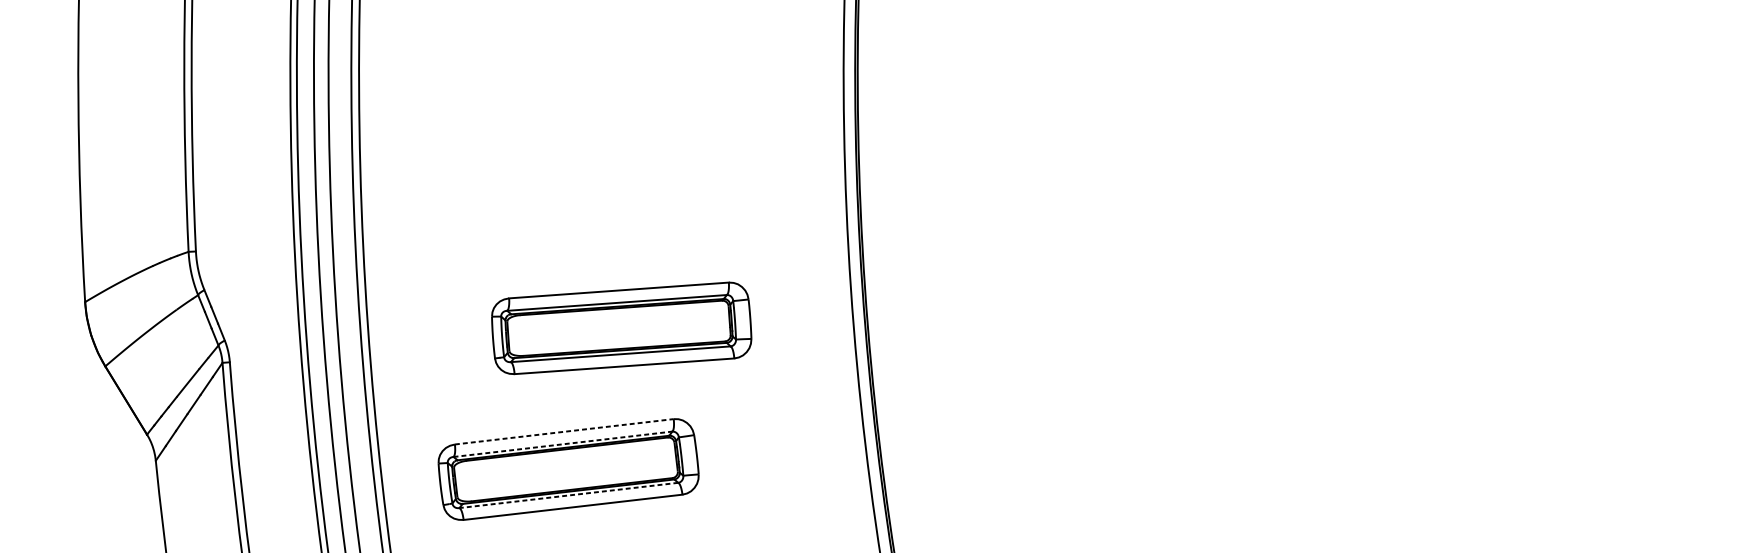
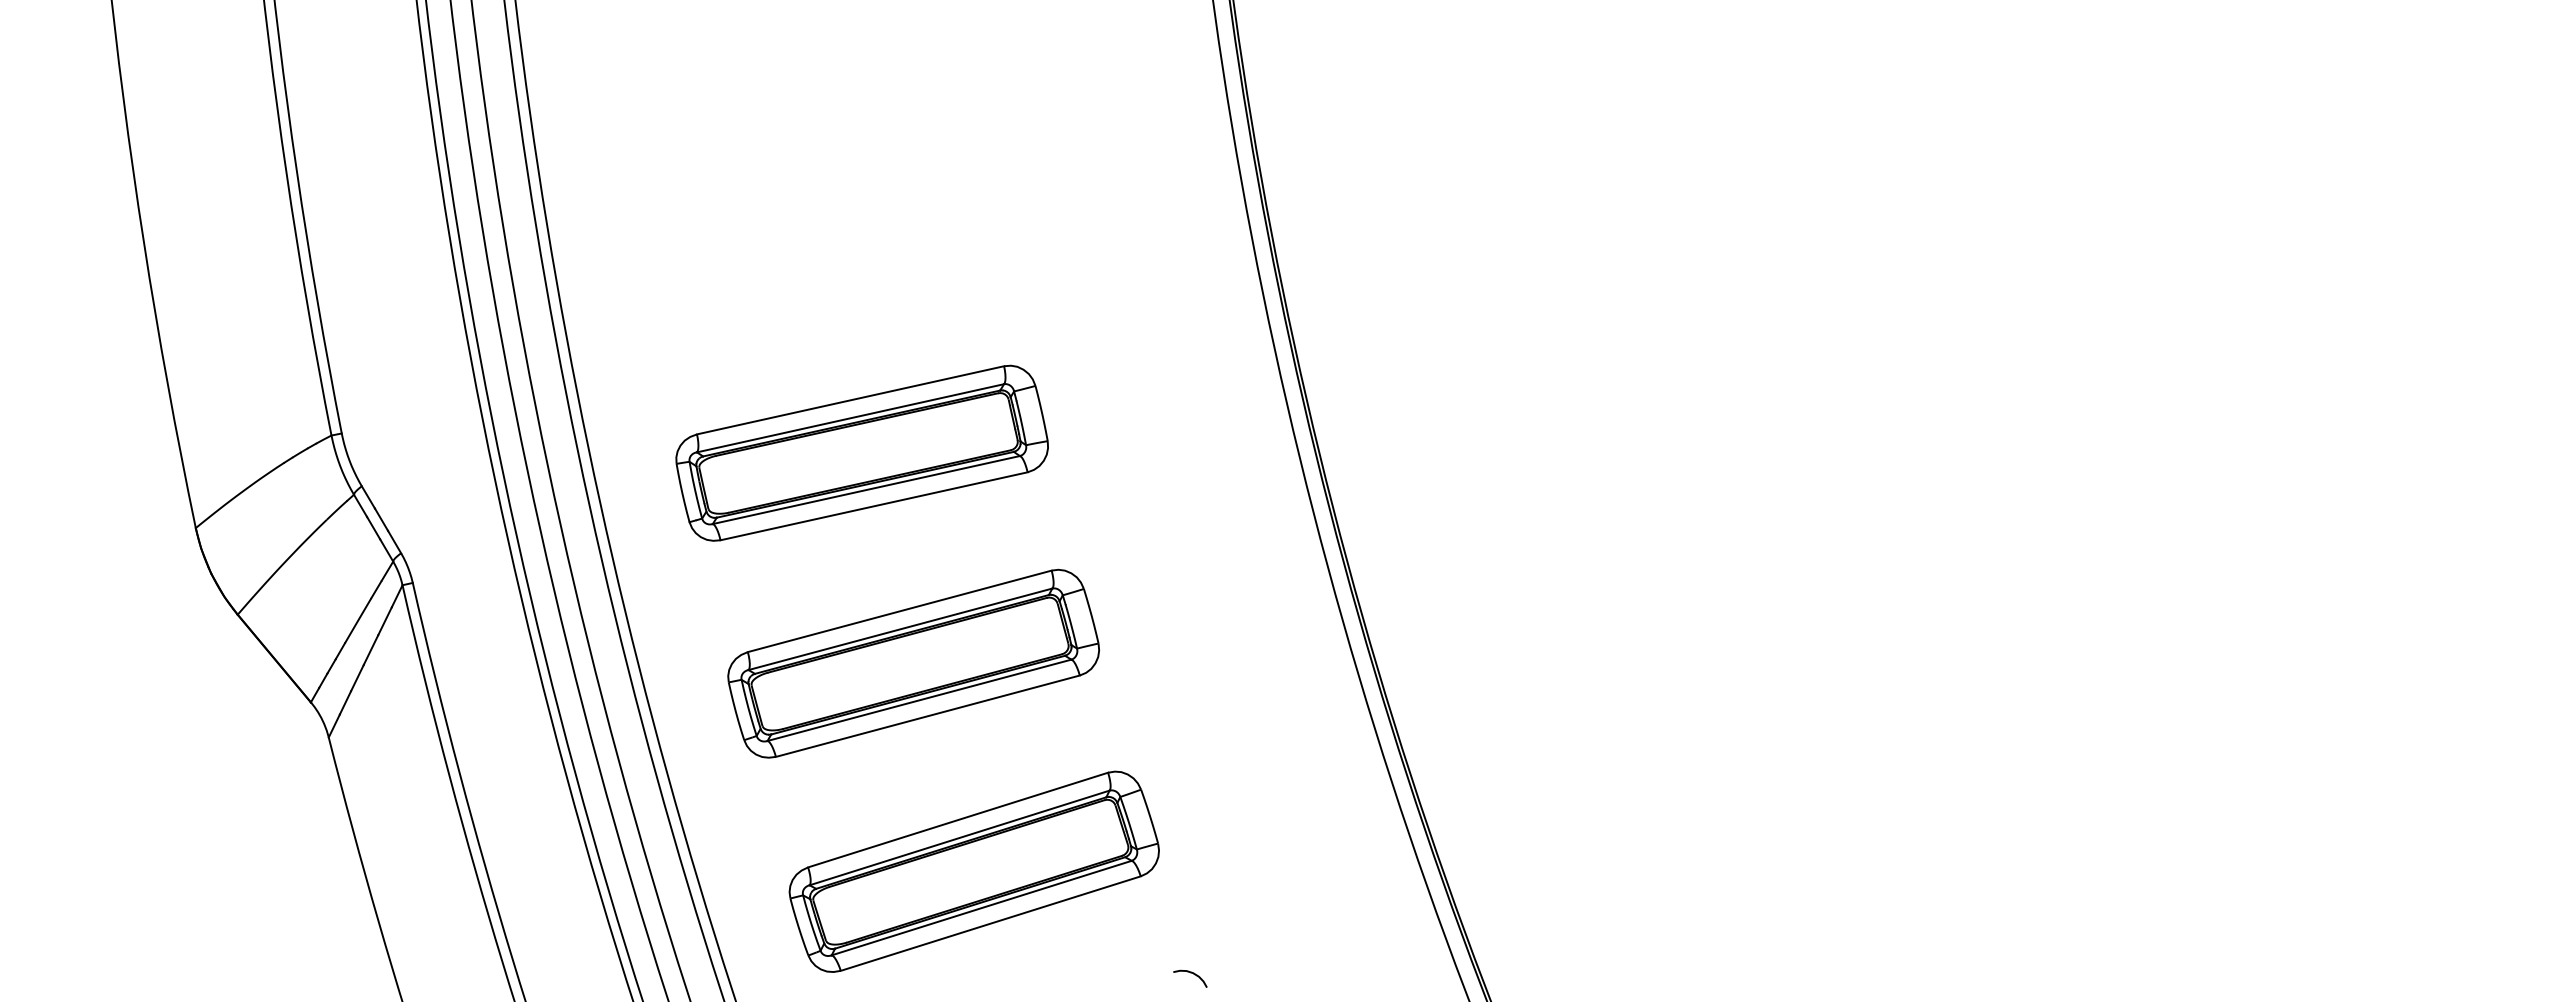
part: (621, 327) -> (861, 452), moved
line: (564, 431) -> (900, 611), dashed -> solid
line: (562, 444) -> (900, 629), dashed -> solid
line: (568, 495) -> (919, 700), dashed -> solid

